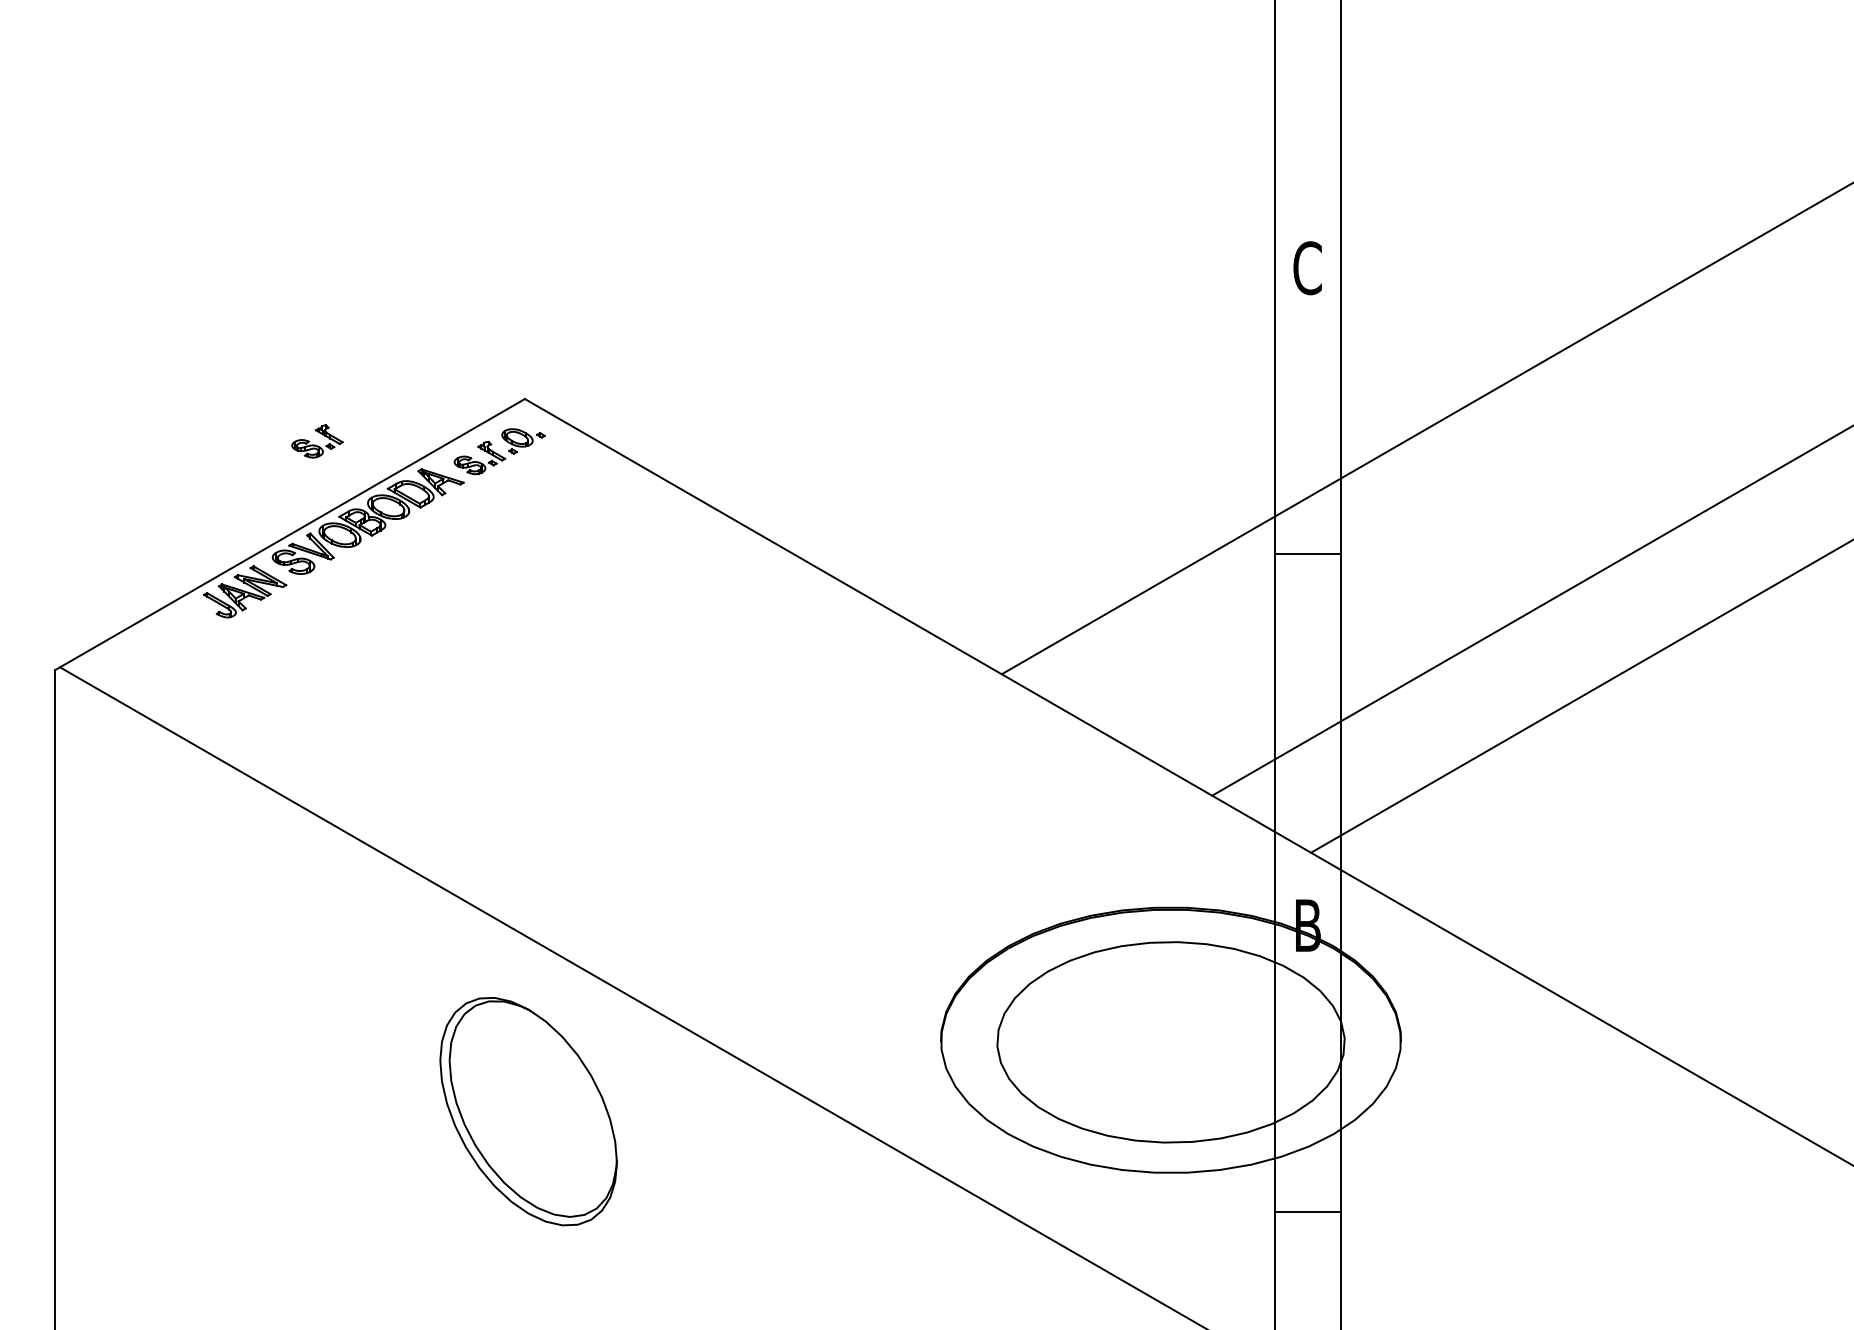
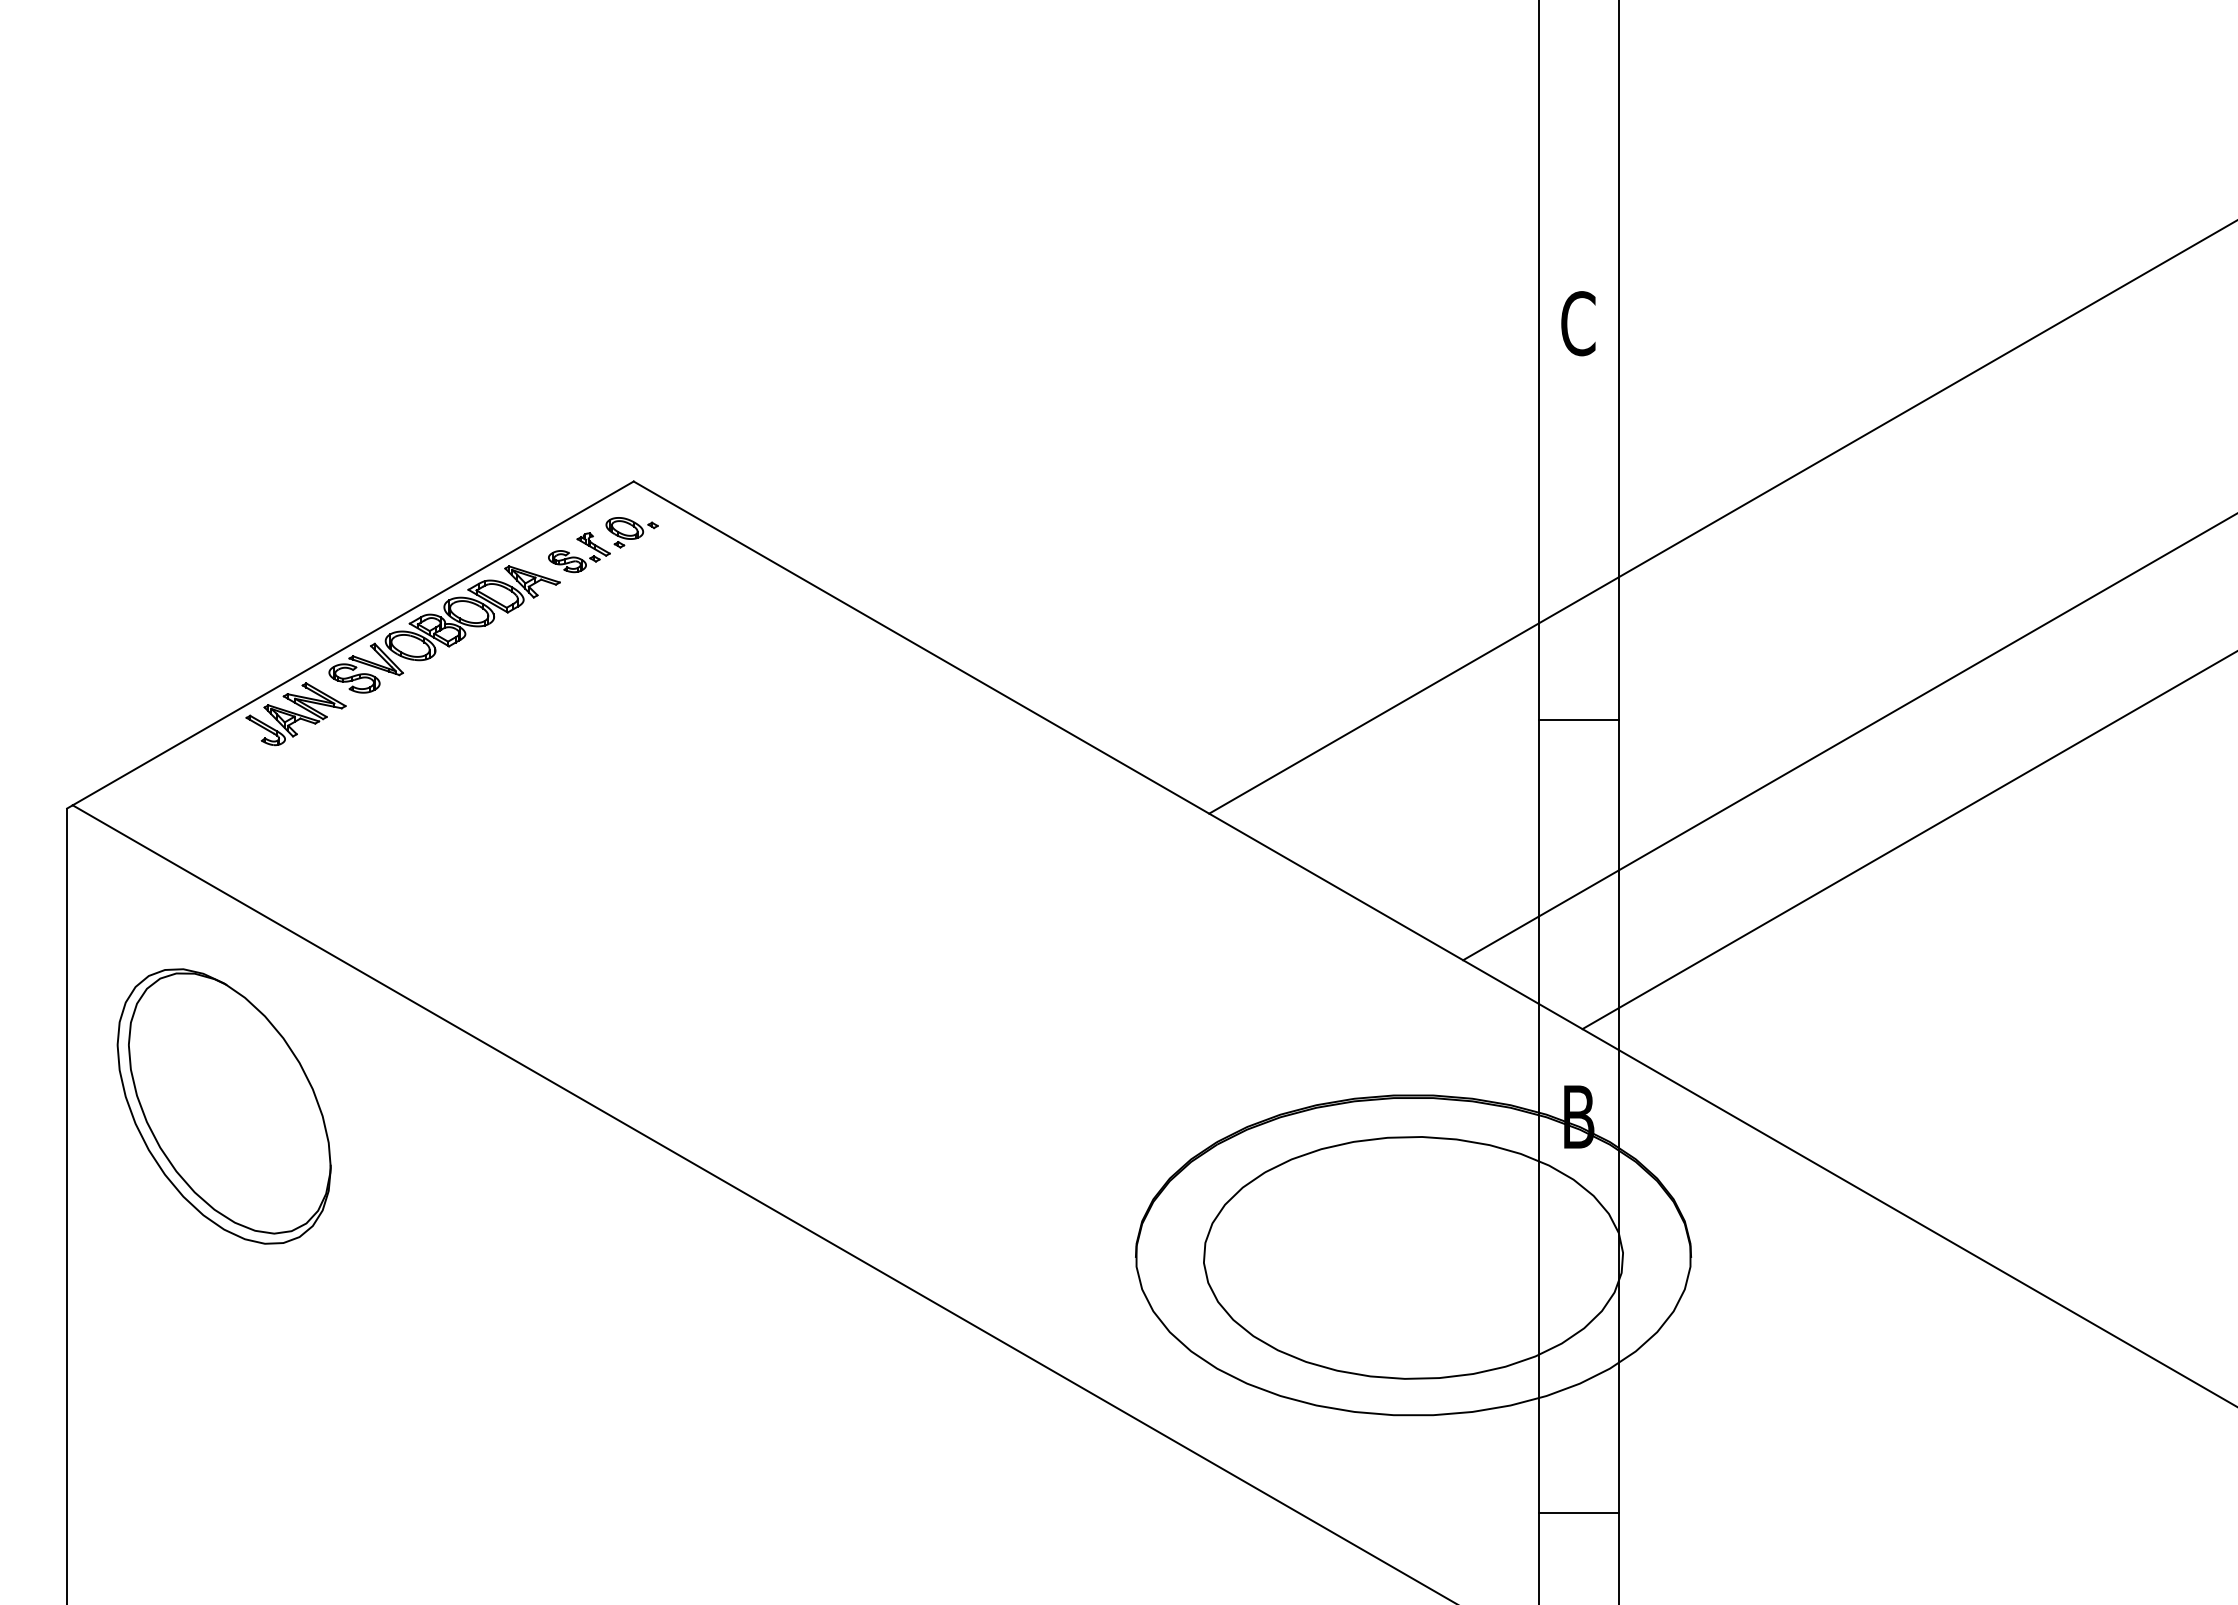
part: (317, 441) -> (383, 532), removed
line: (1307, 553) -> (1578, 720), moved
part: (528, 1111) -> (223, 1106), moved
line: (1307, 1211) -> (1578, 1513), moved

